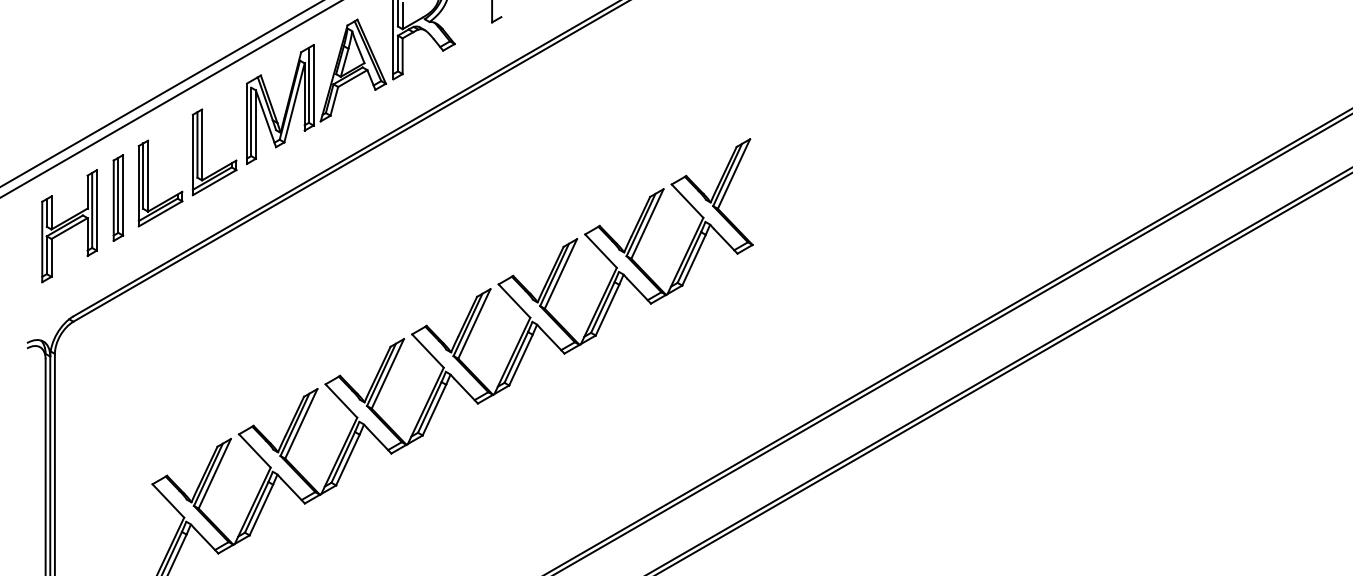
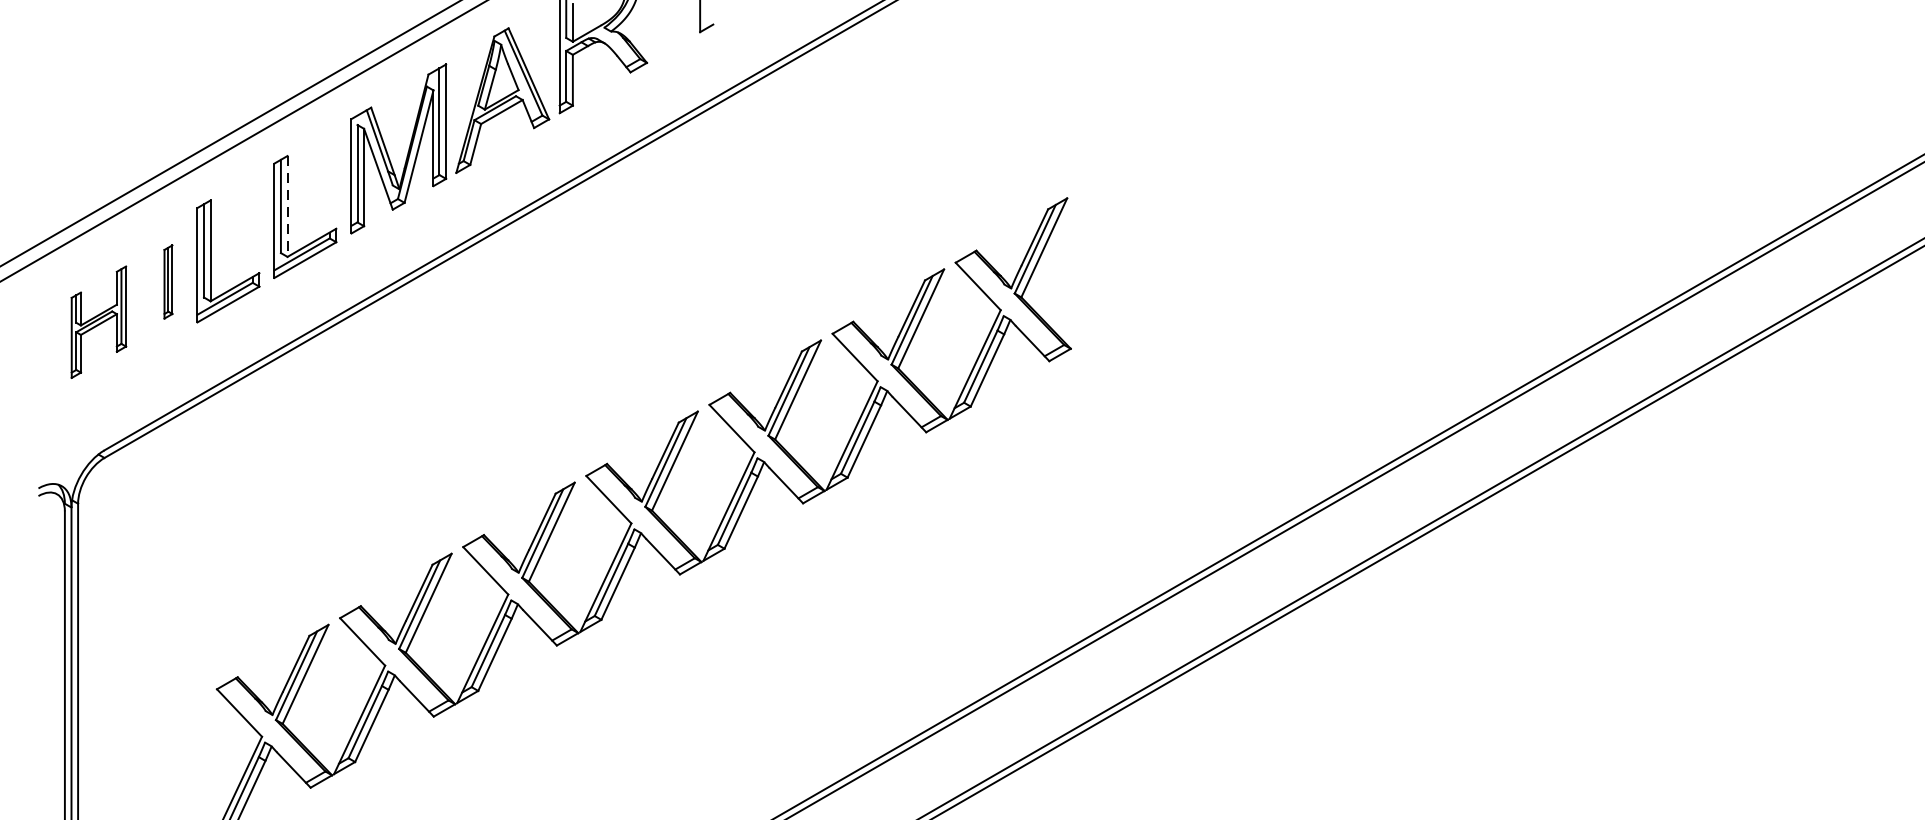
line: (202, 145) -> (288, 207), solid -> dashed
part: (118, 197) -> (168, 281), size x0.6
part: (69, 226) -> (98, 322), size x0.7

